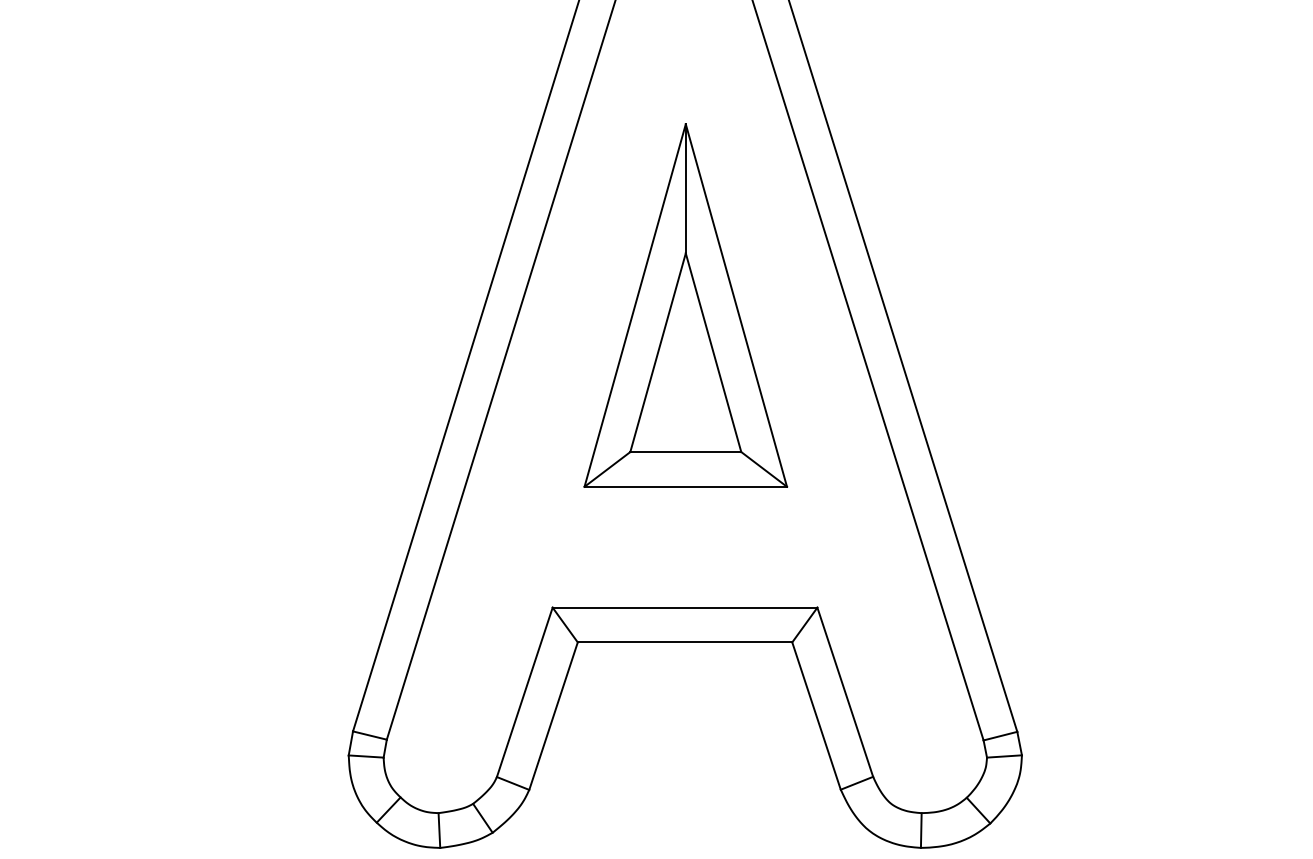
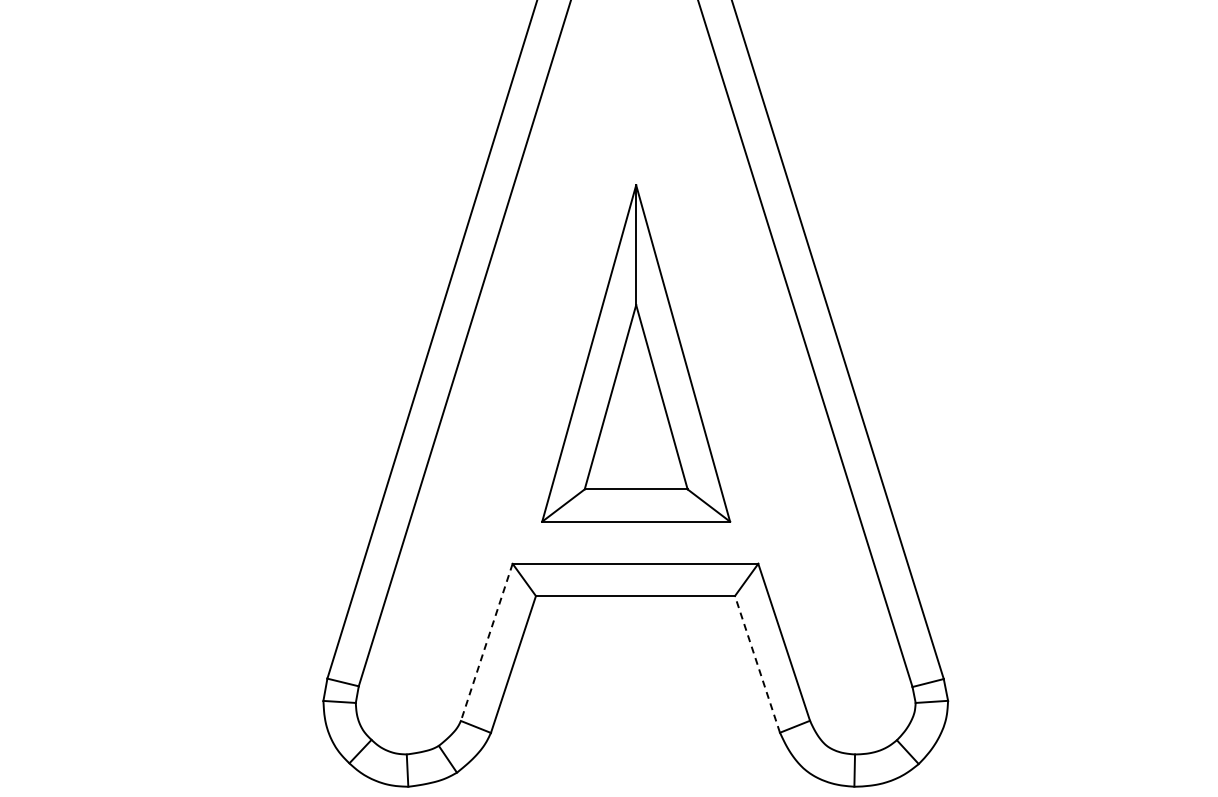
part: (686, 305) -> (636, 353), moved
line: (524, 692) -> (486, 642), solid -> dashed
line: (816, 716) -> (757, 664), solid -> dashed

